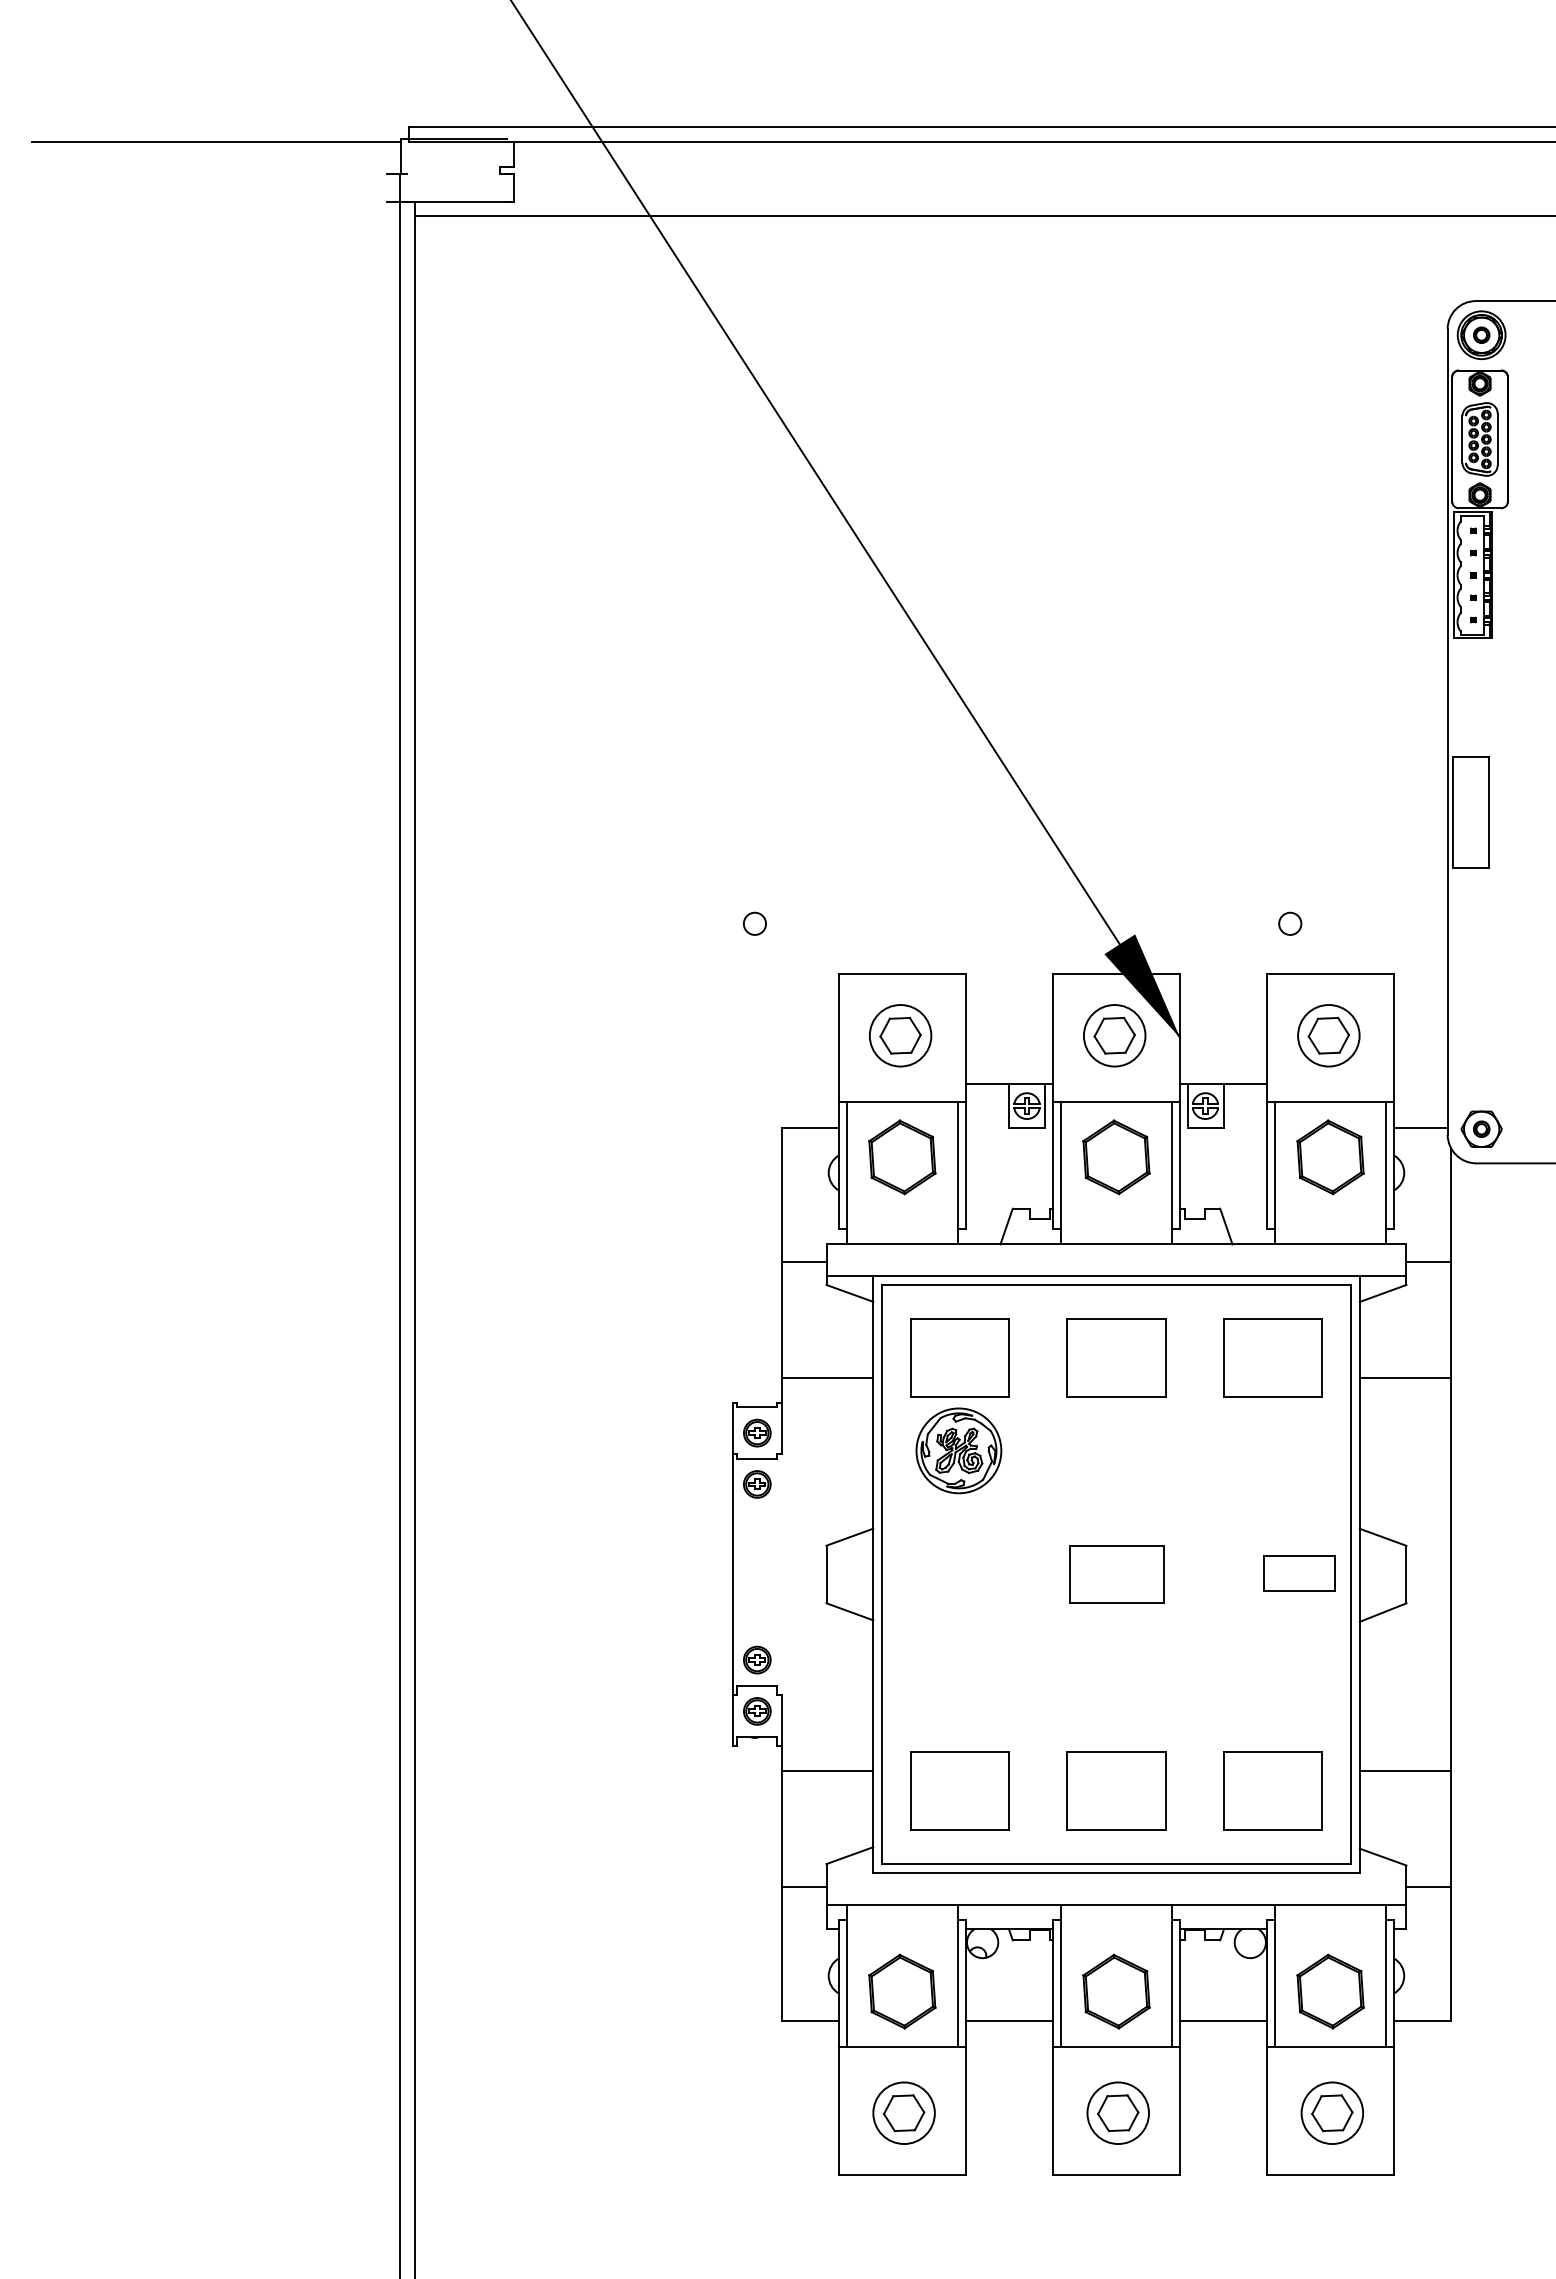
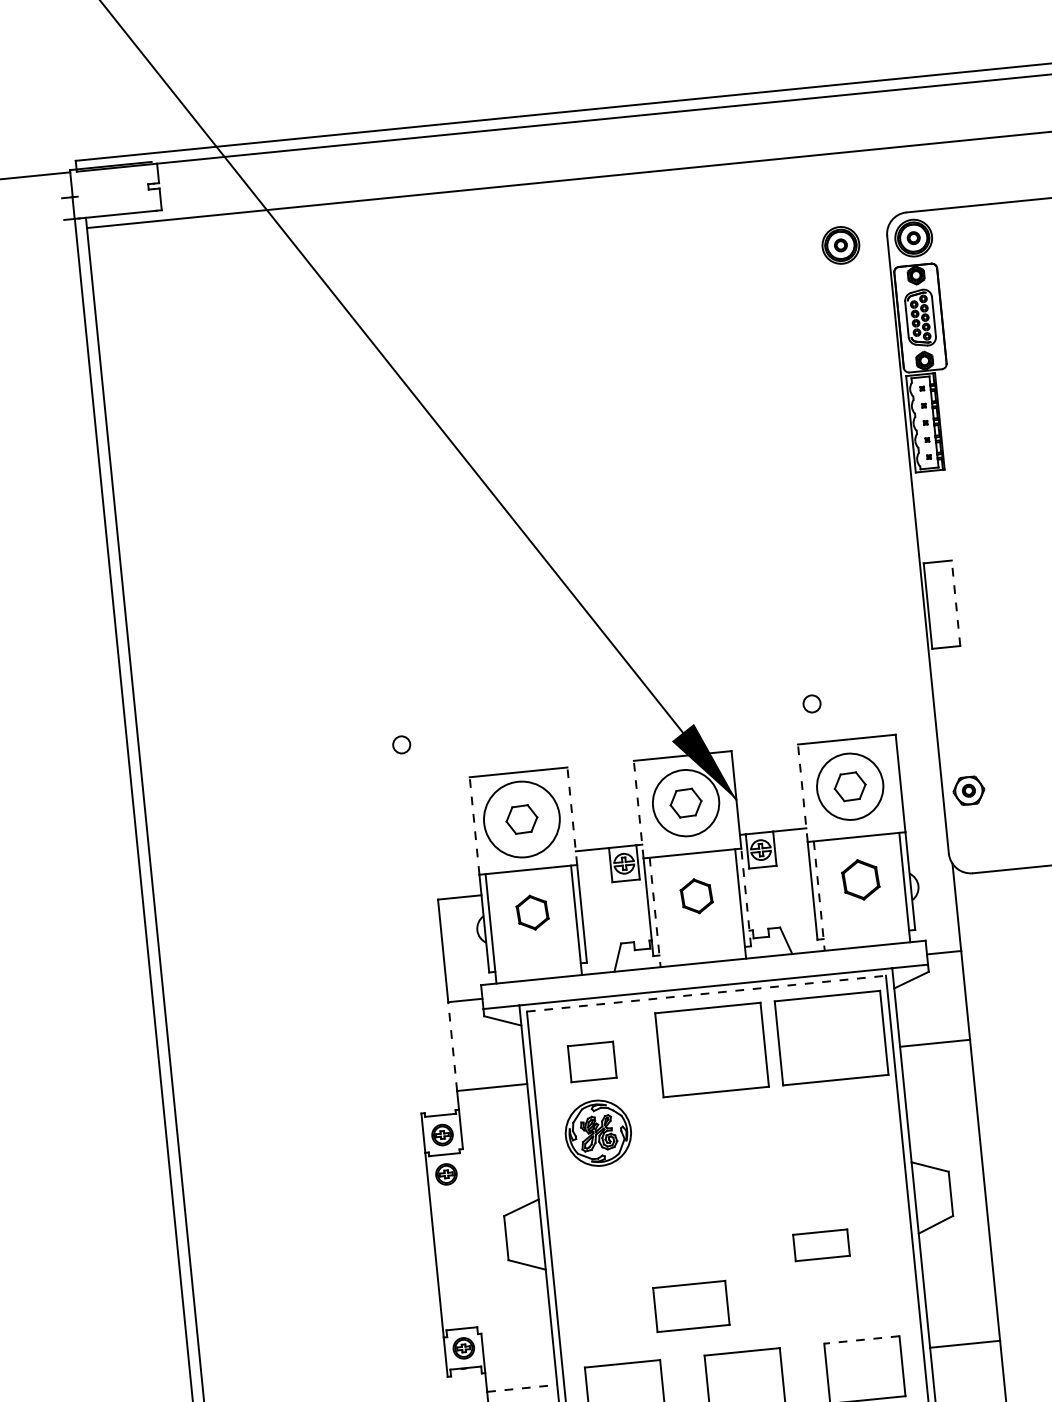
part: (1386, 335) -> (840, 245), added
line: (1489, 812) -> (956, 603), solid -> dashed
circle: (900, 1035) -> (521, 819), size x1.6
circle: (1114, 1035) -> (685, 802), size x1.4
circle: (1328, 1035) -> (849, 786), size x1.4
line: (838, 1038) -> (474, 826), solid -> dashed
line: (966, 1038) -> (572, 816), solid -> dashed
line: (1052, 1038) -> (638, 810), solid -> dashed
line: (1266, 1038) -> (802, 793), solid -> dashed
line: (1420, 1128) -> (927, 850), removed
part: (1481, 1128) -> (968, 790), moved
part: (902, 1157) -> (532, 912), size x0.6
part: (1116, 1157) -> (696, 896), size x0.6
part: (1330, 1157) -> (860, 879), size x0.7
line: (1180, 1165) -> (746, 897), solid -> dashed
line: (1060, 1173) -> (655, 912), solid -> dashed
line: (1274, 1173) -> (819, 896), solid -> dashed
line: (1116, 1284) -> (706, 993), solid -> dashed
line: (781, 1320) -> (452, 1046), solid -> dashed
part: (959, 1357) -> (591, 1061), size x0.6
part: (1116, 1357) -> (712, 1049), size x1.4
part: (1272, 1357) -> (831, 1037), size x1.4
part: (1299, 1573) -> (821, 1245), moved
part: (1116, 1574) -> (691, 1306), moved
part: (757, 1659) -> (459, 1308), removed
line: (1272, 1751) -> (861, 1339), solid -> dashed
line: (827, 1770) -> (522, 1388), solid -> dashed

